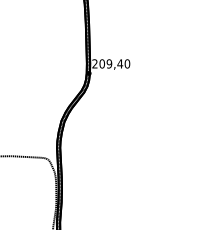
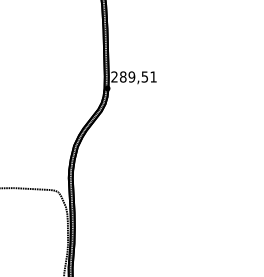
text: (114, 63) -> (138, 76), 209,40 -> 289,51

